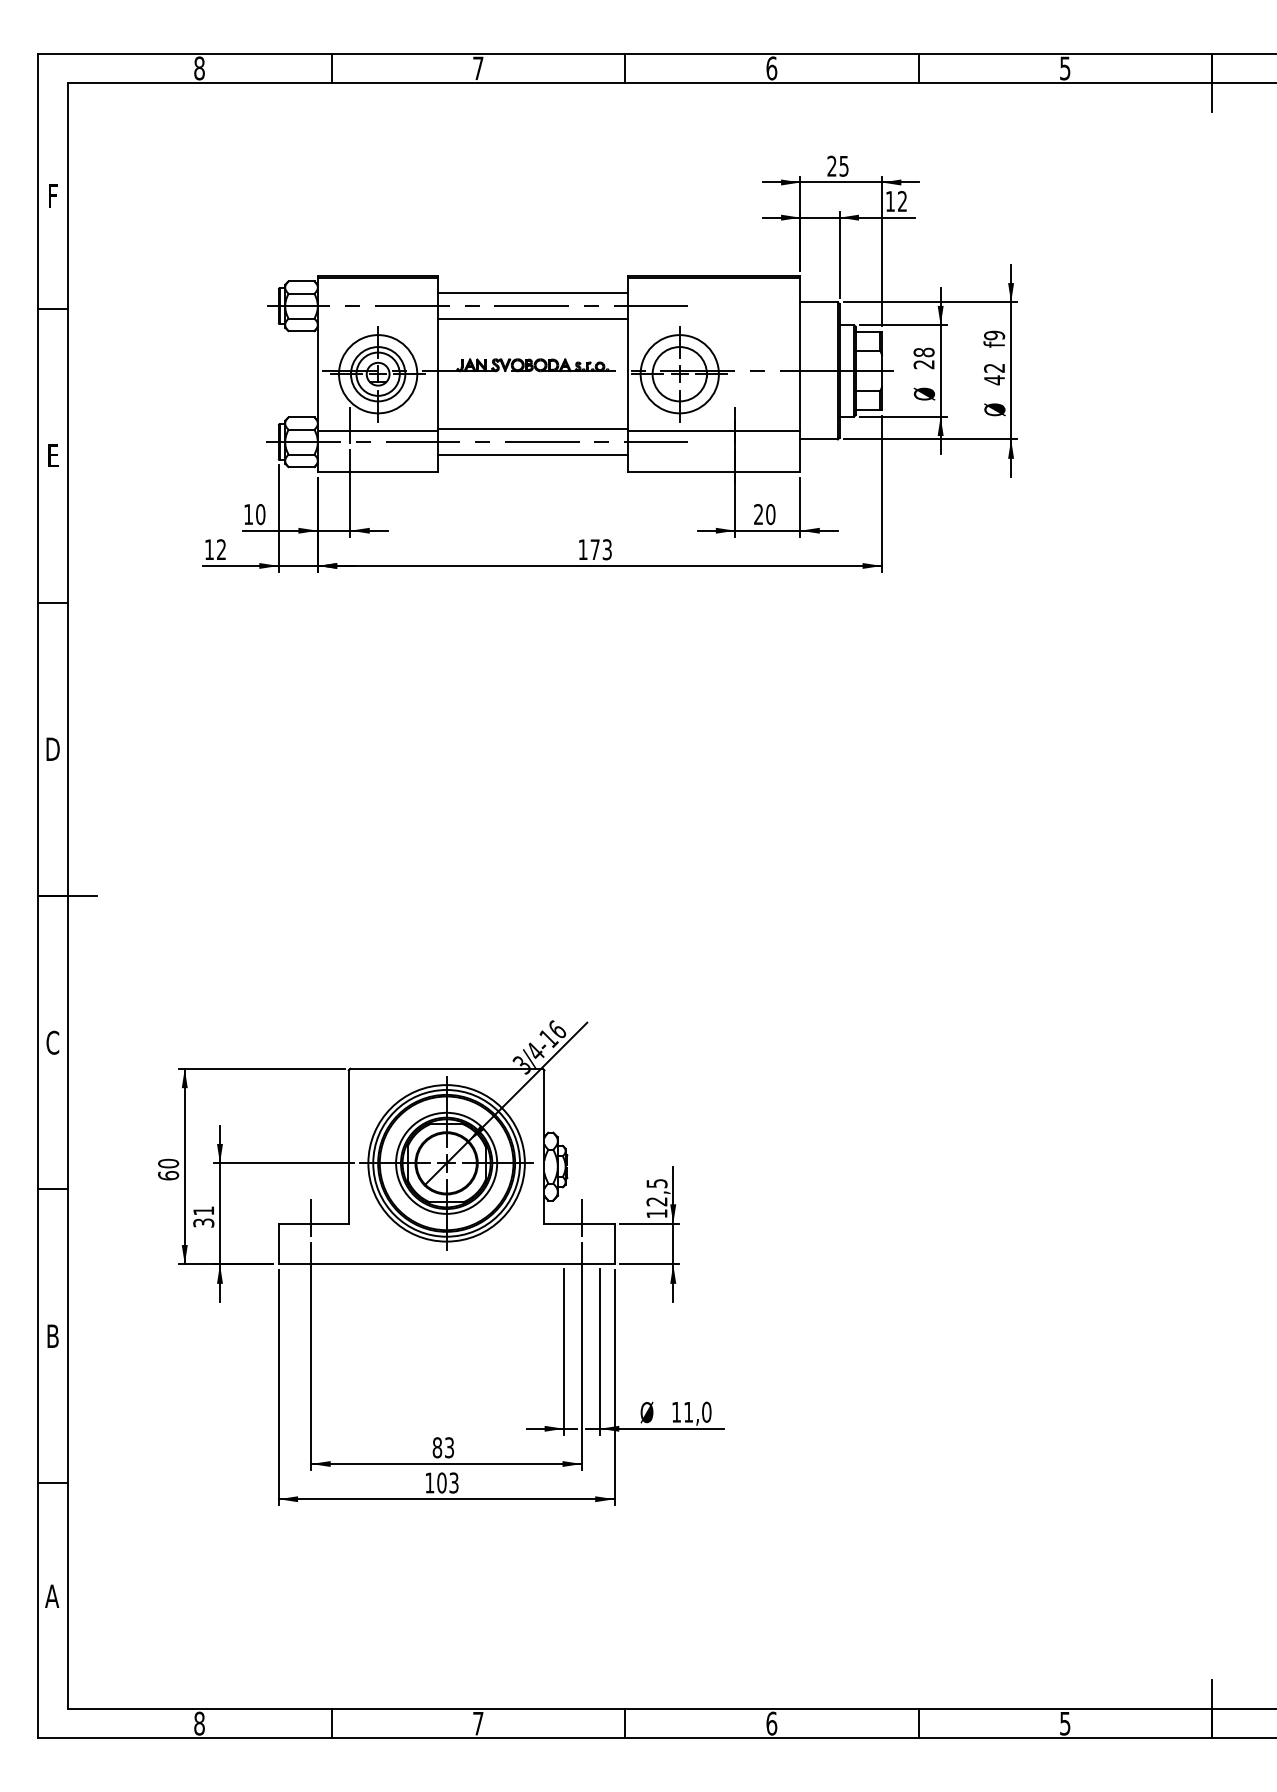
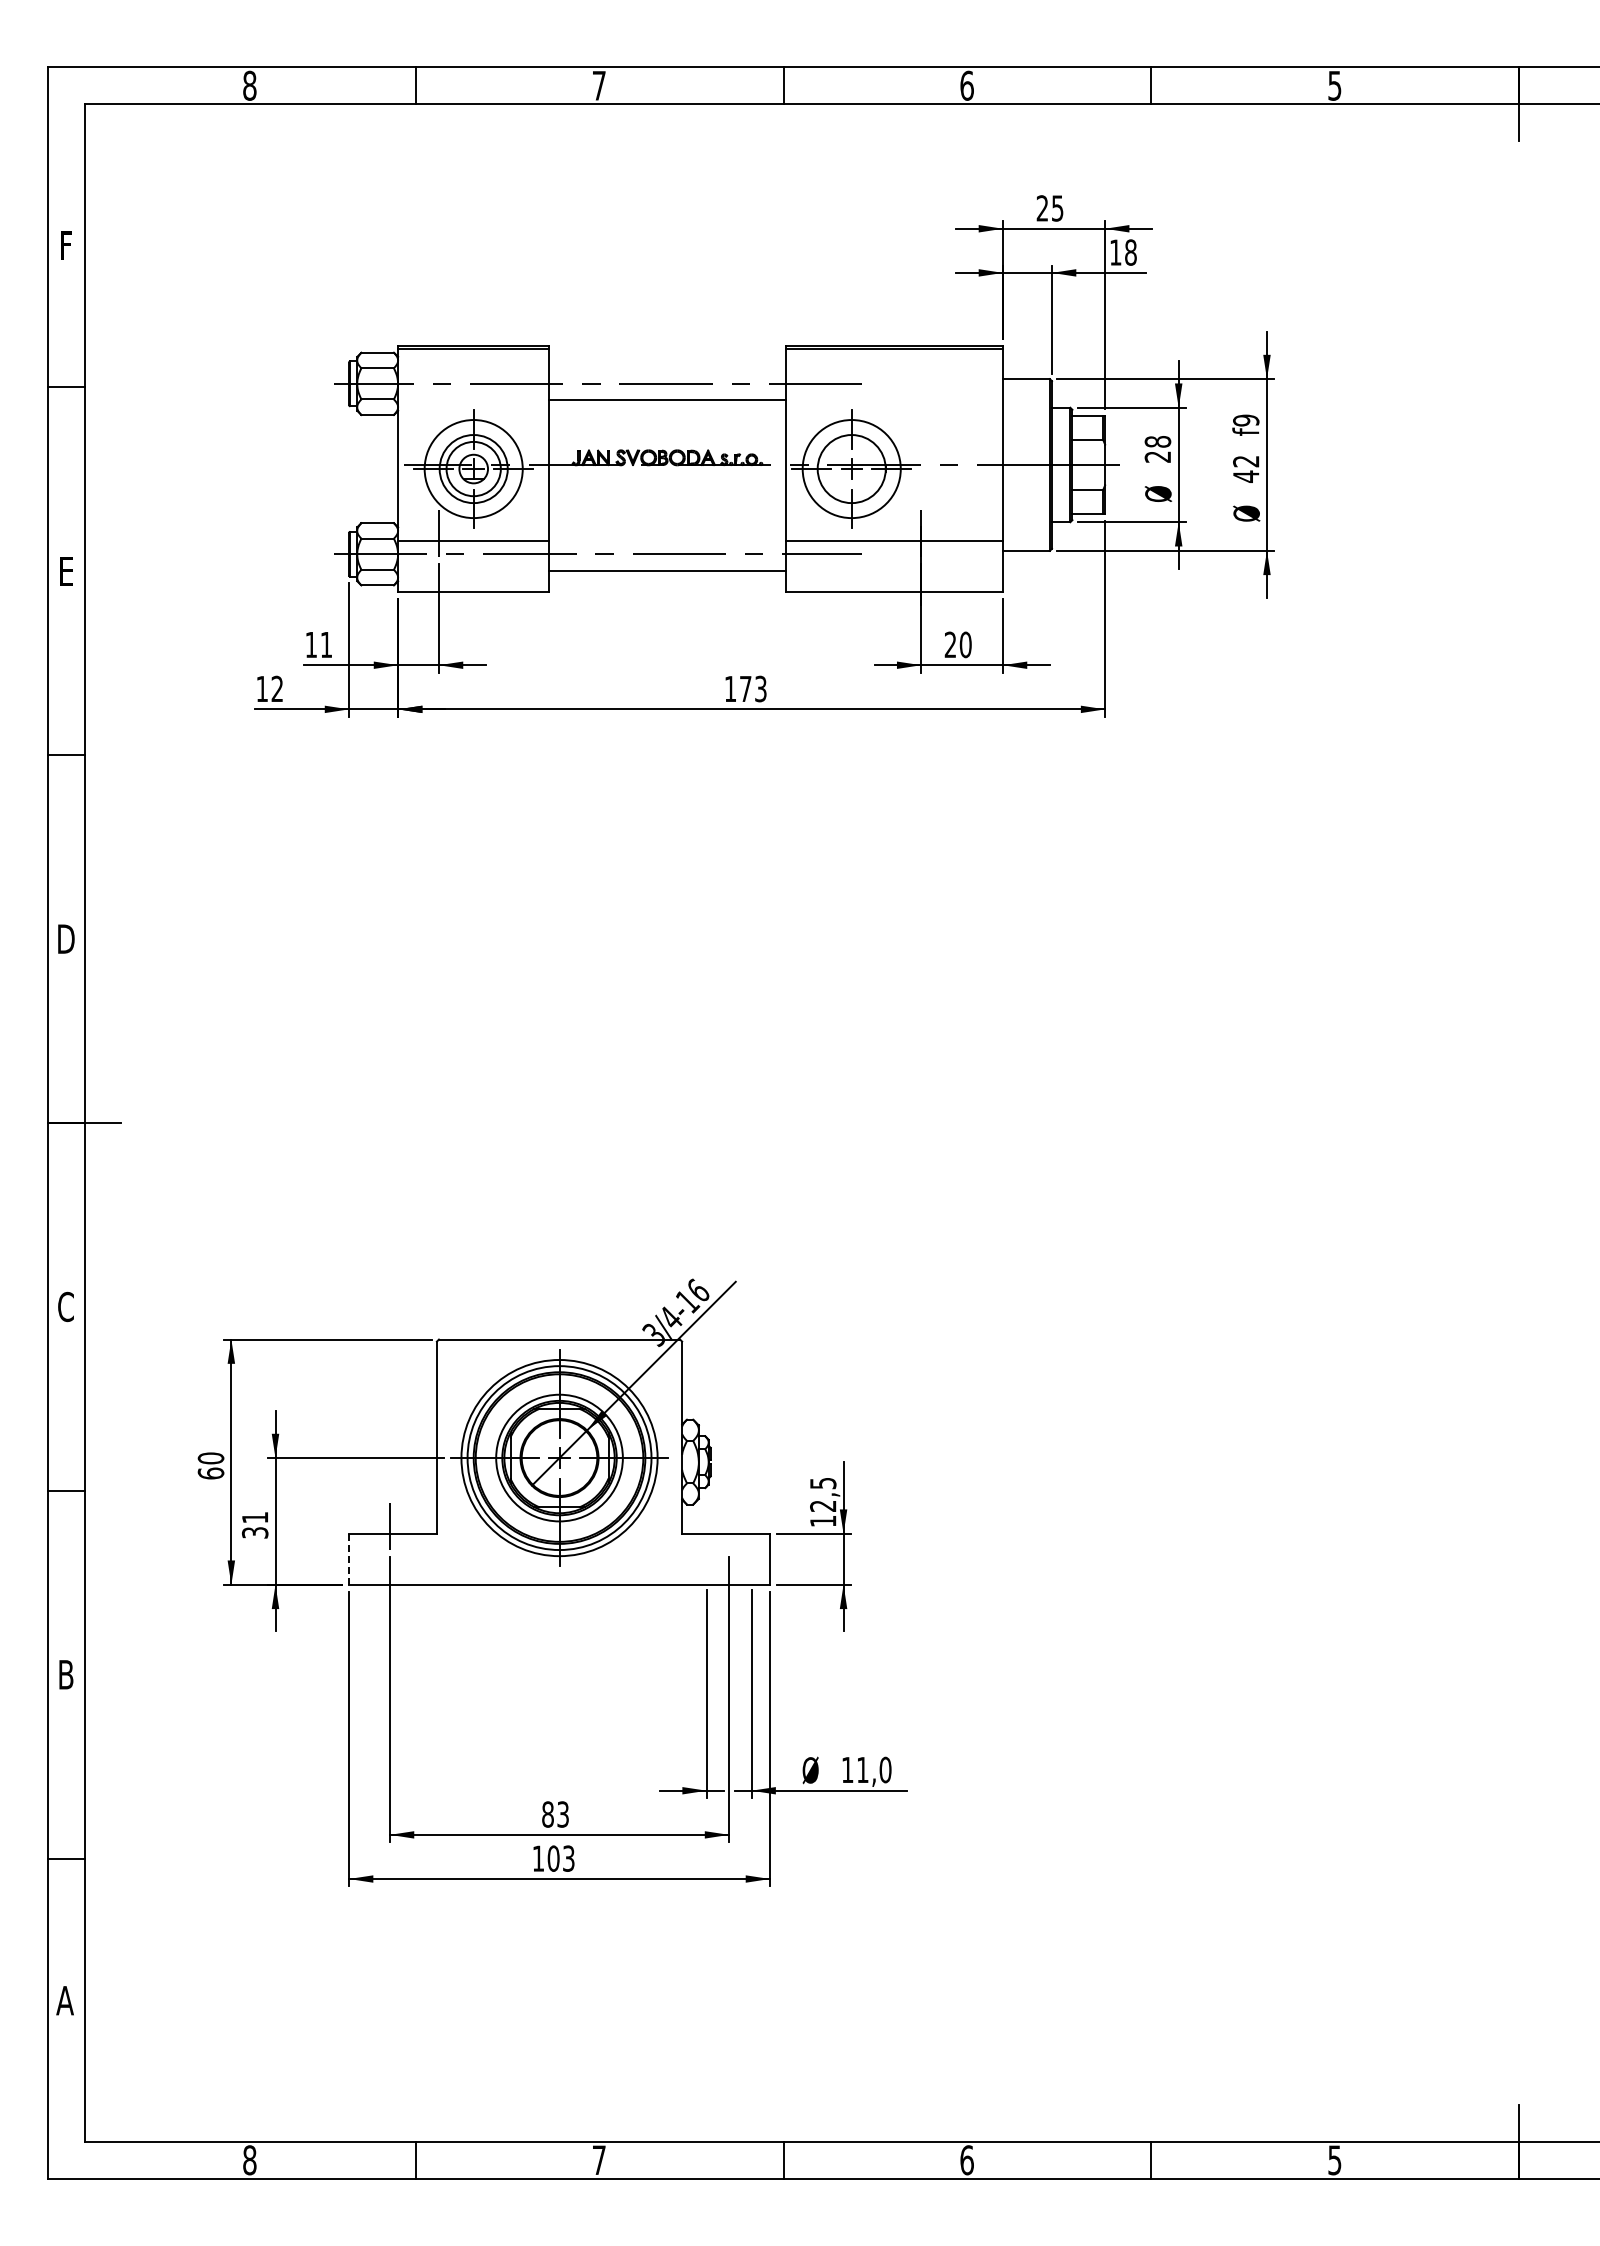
text: (902, 201) -> (1130, 252), 12 -> 18
line: (532, 293) -> (667, 367), removed
line: (532, 428) -> (667, 537), removed
text: (260, 514) -> (326, 644), 10 -> 11
line: (582, 1217) -> (729, 1526), removed
line: (279, 1244) -> (349, 1559), solid -> dashed

